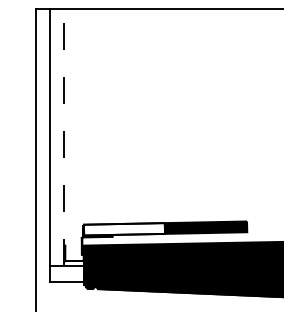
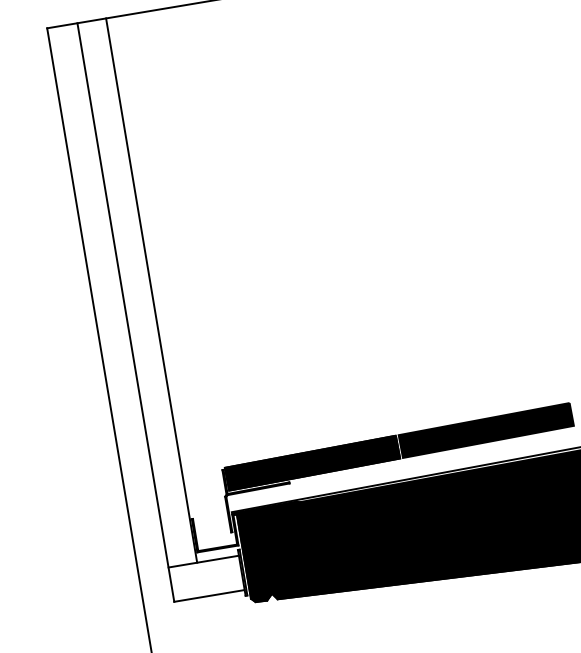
line: (63, 137) -> (150, 290), dashed -> solid
fill: (124, 229) -> (312, 463), added

